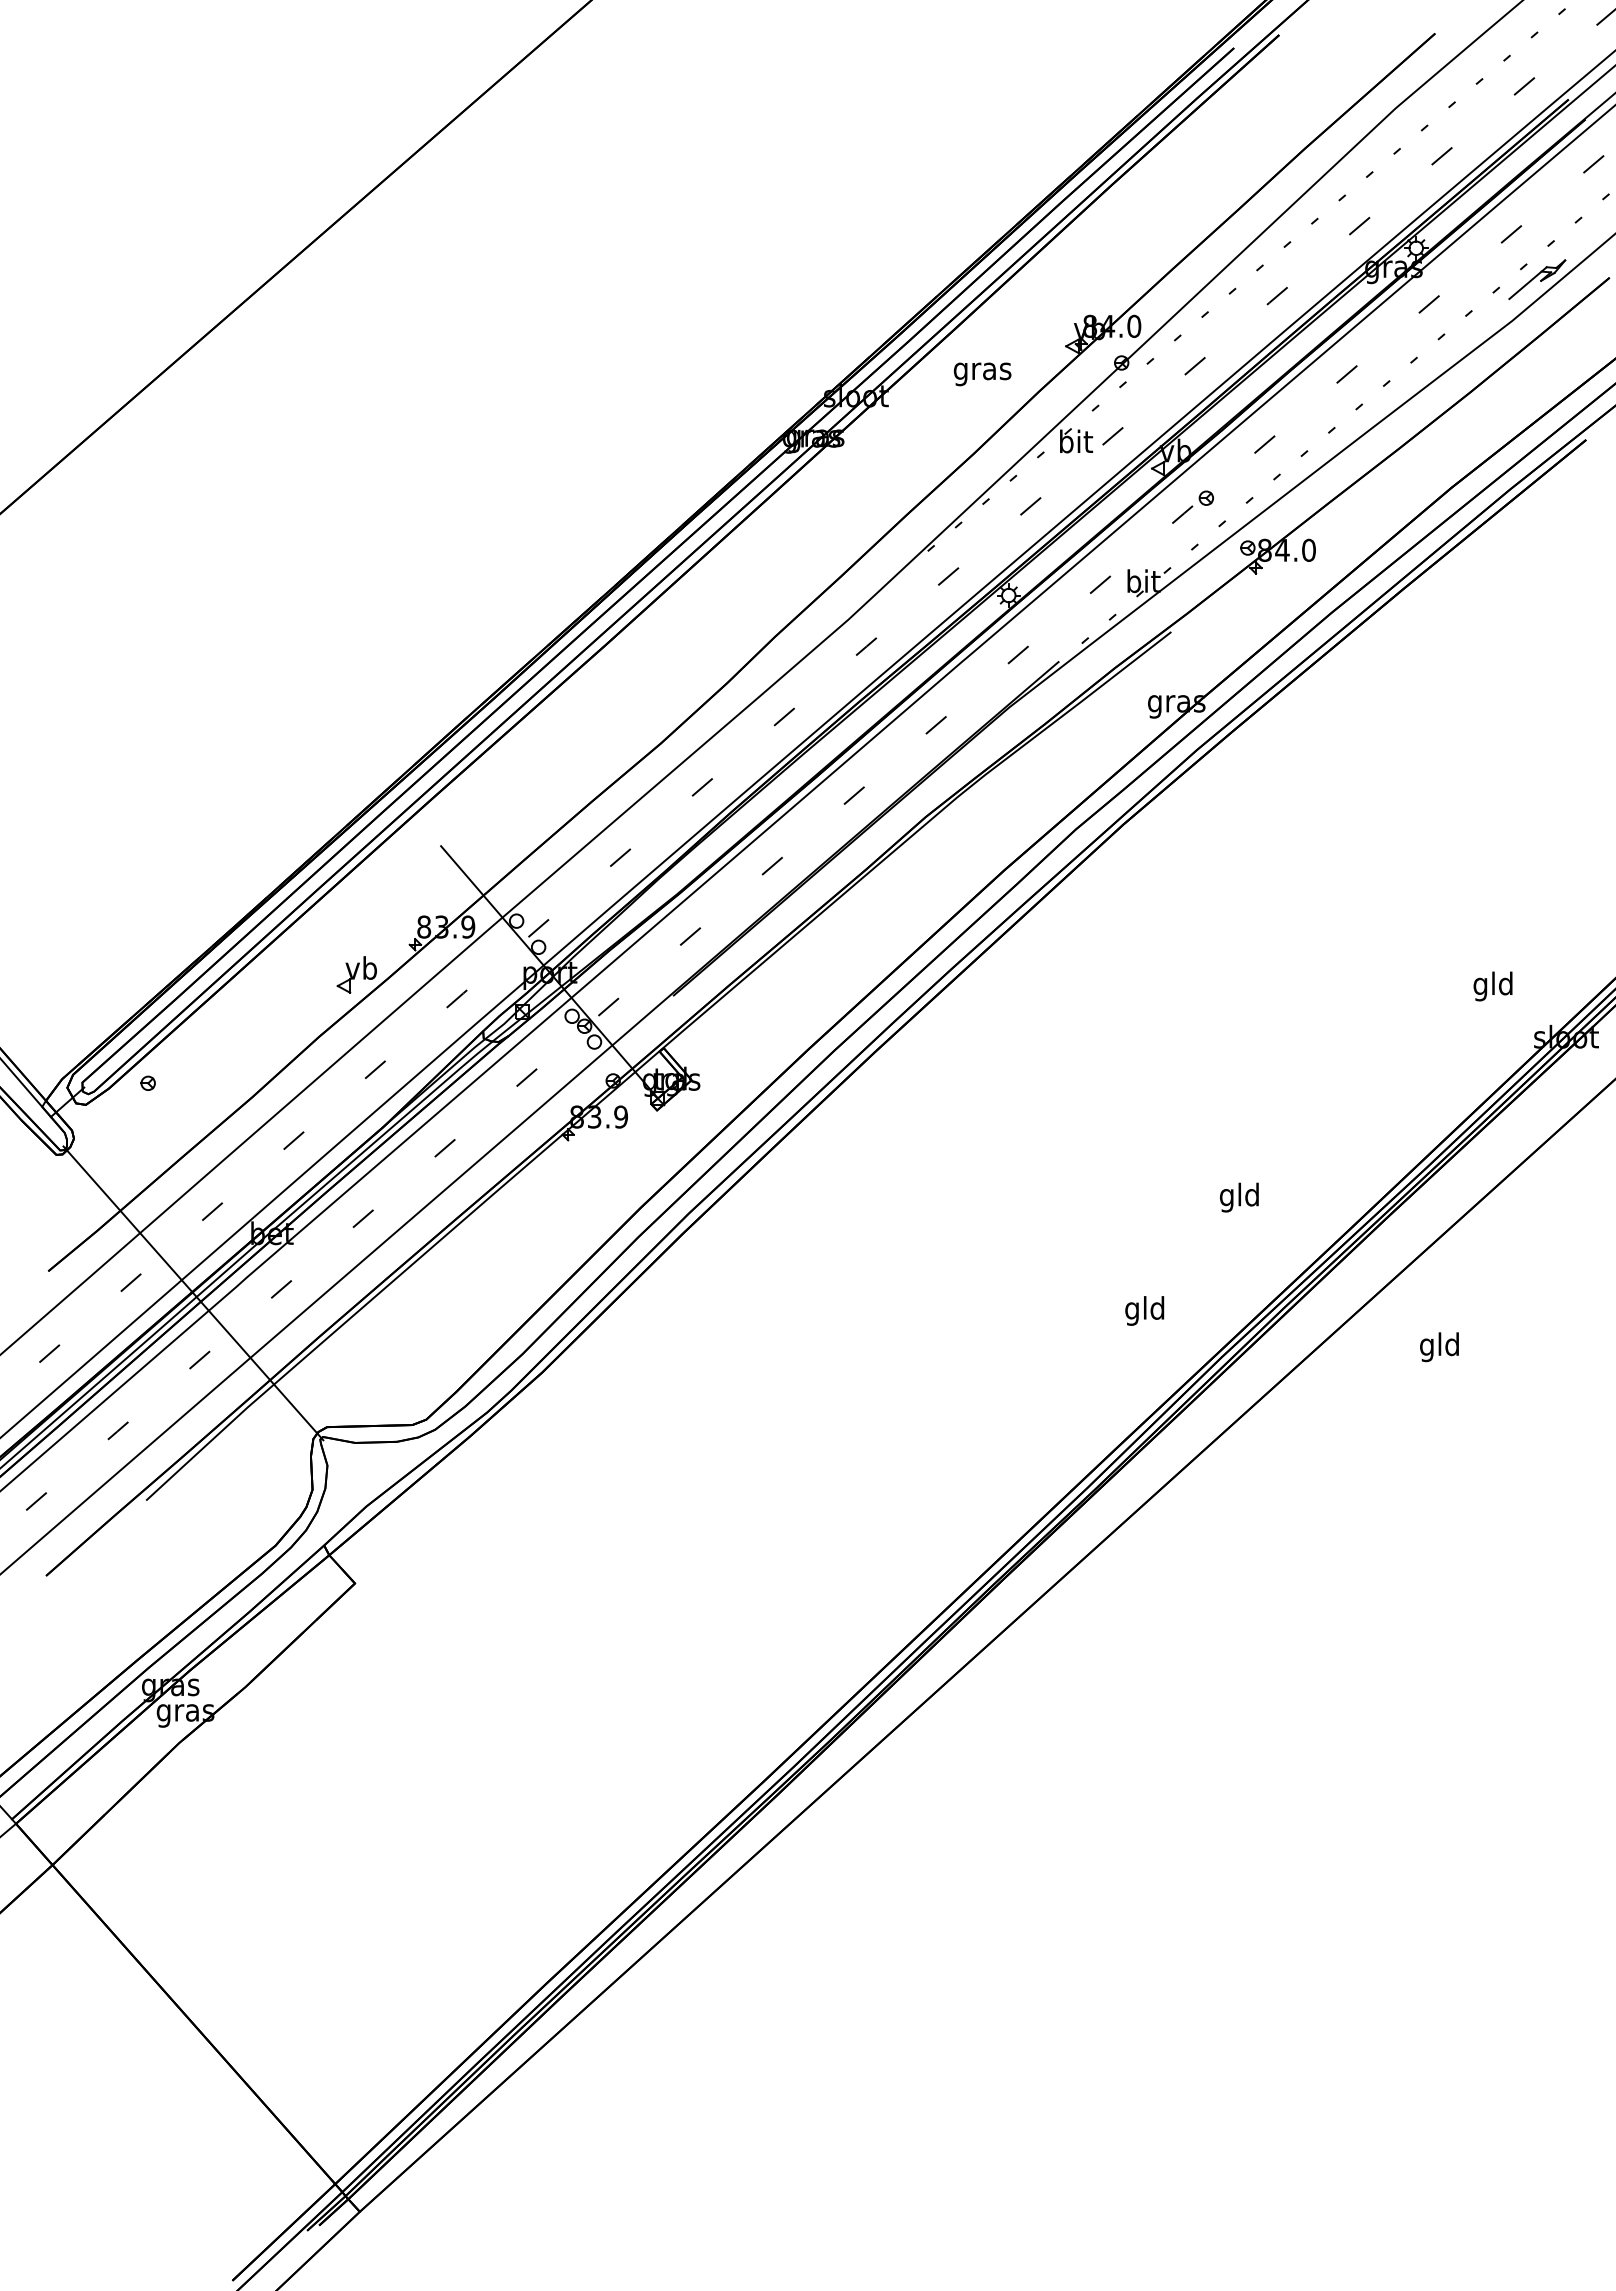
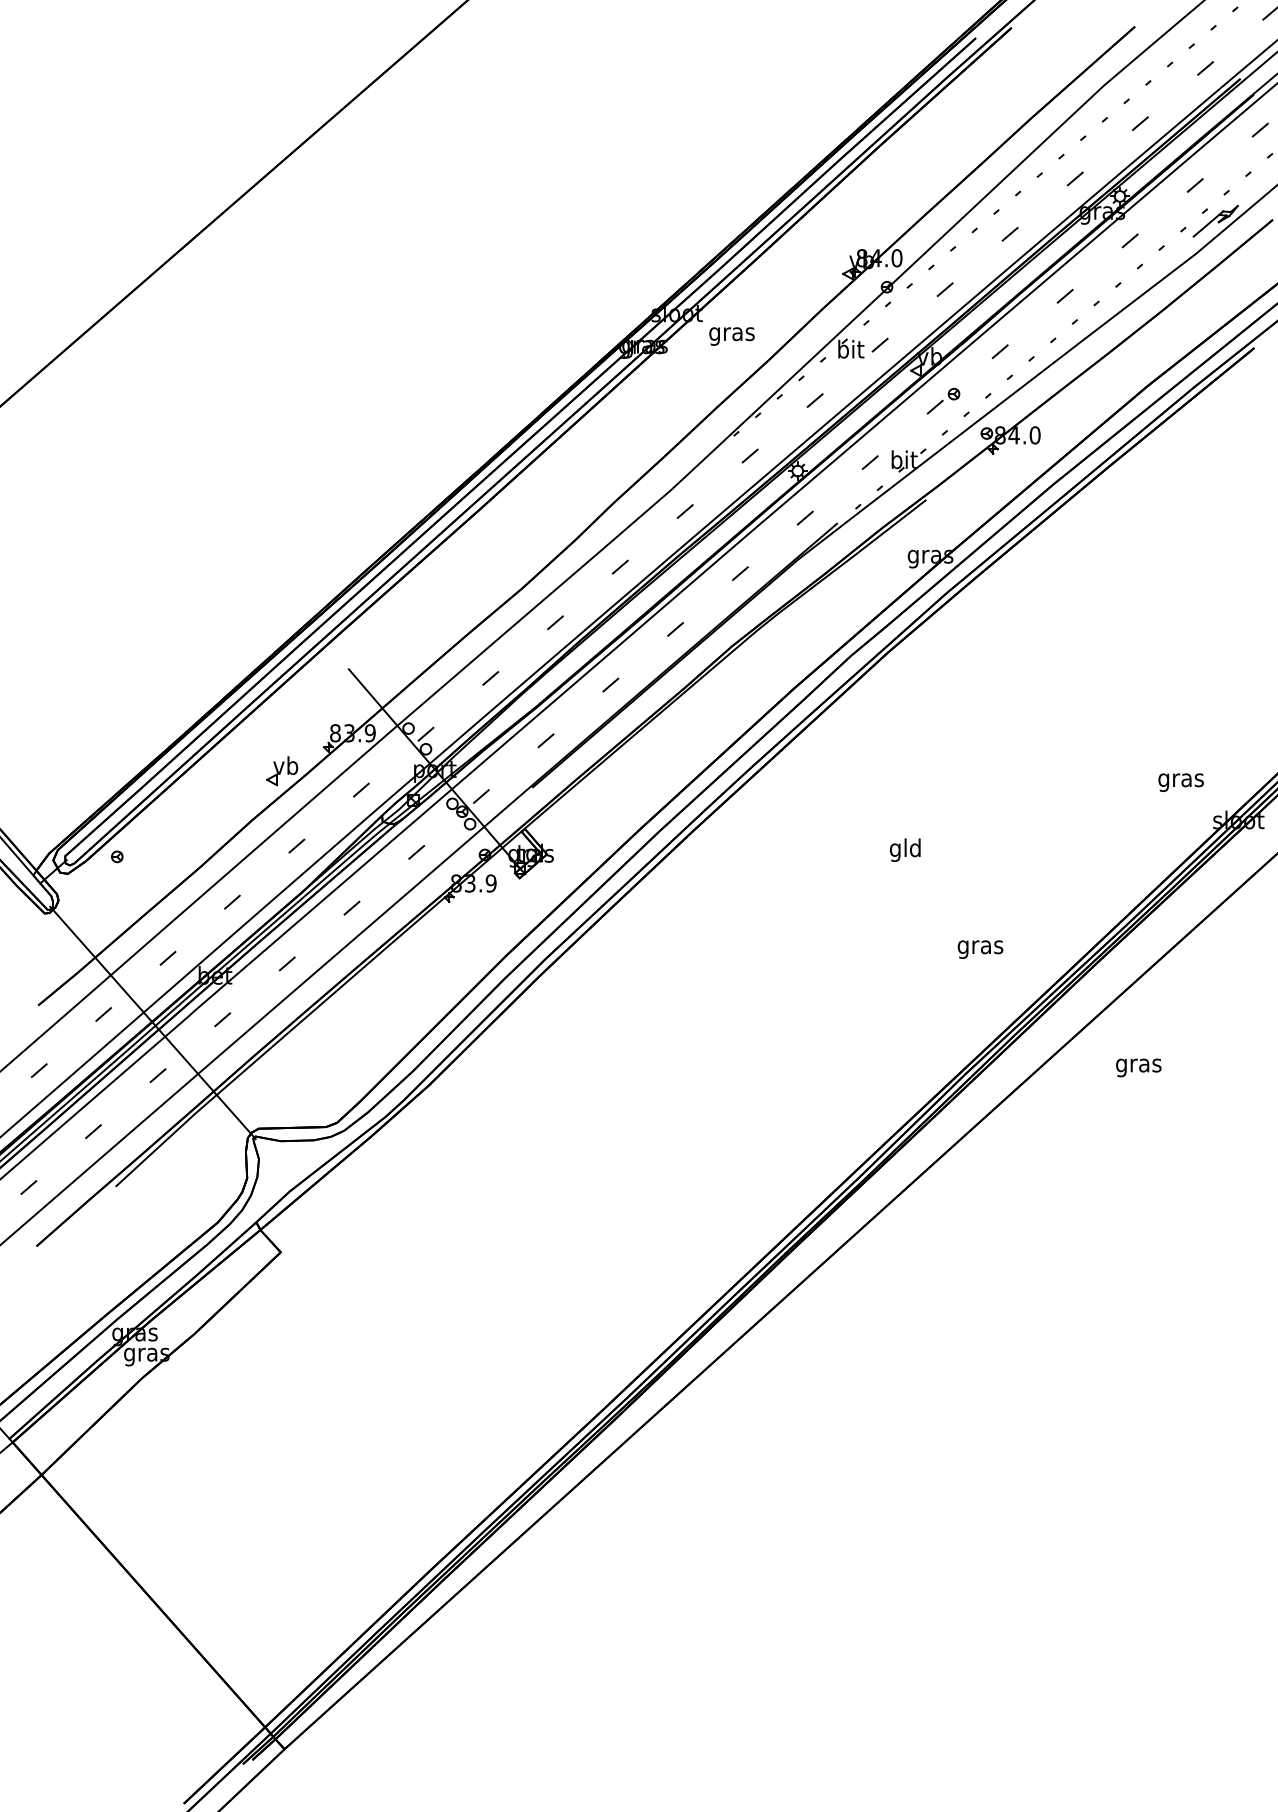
text: (982, 374) -> (731, 336), moved
text: (1493, 986) -> (1181, 780), gld -> gras
text: (1239, 1197) -> (980, 947), gld -> gras
text: (1144, 1310) -> (905, 849), moved
text: (1439, 1347) -> (1138, 1065), gld -> gras

